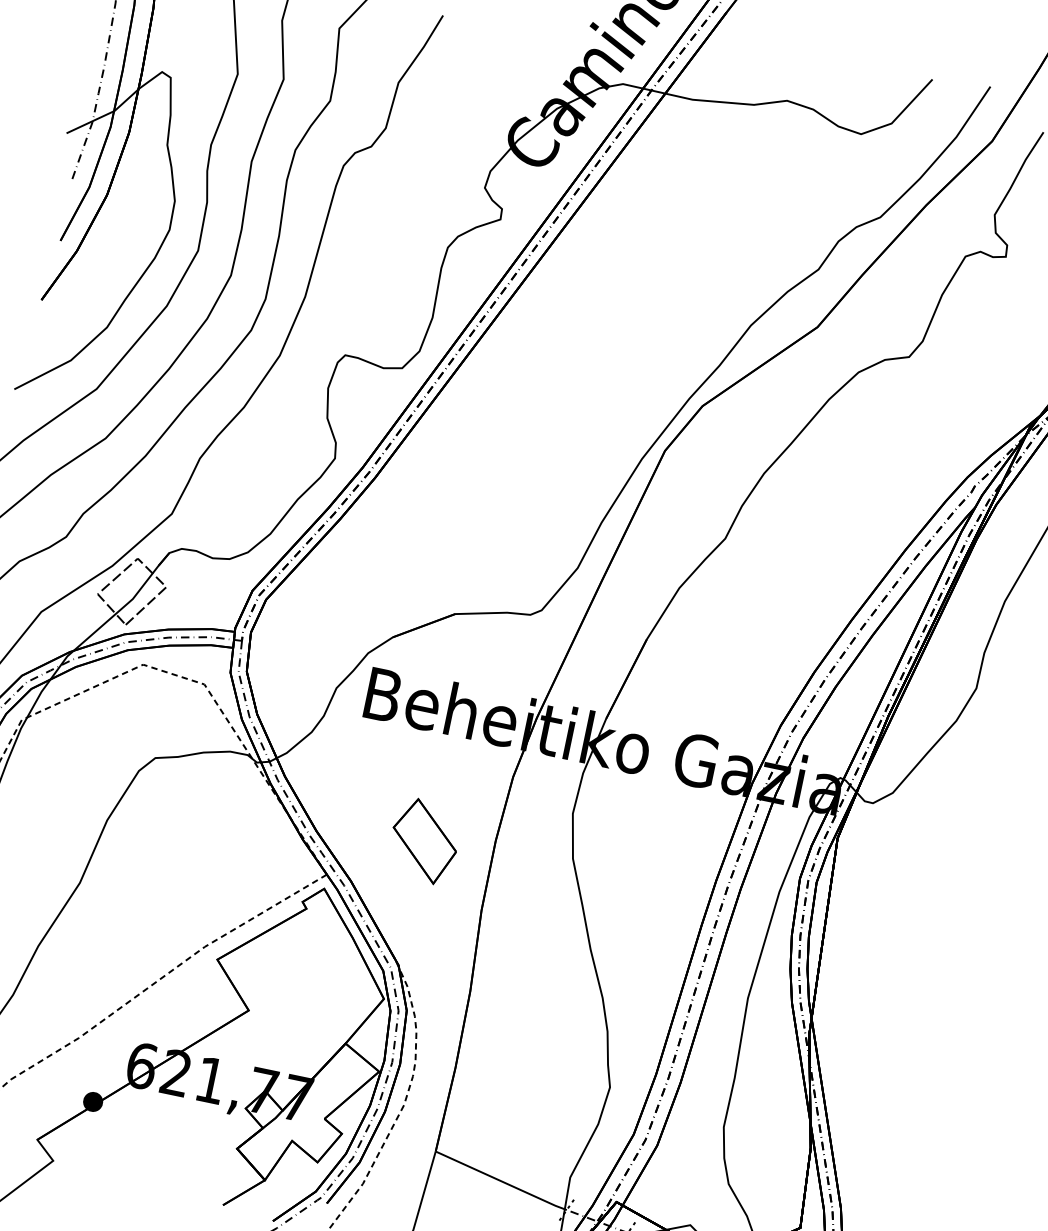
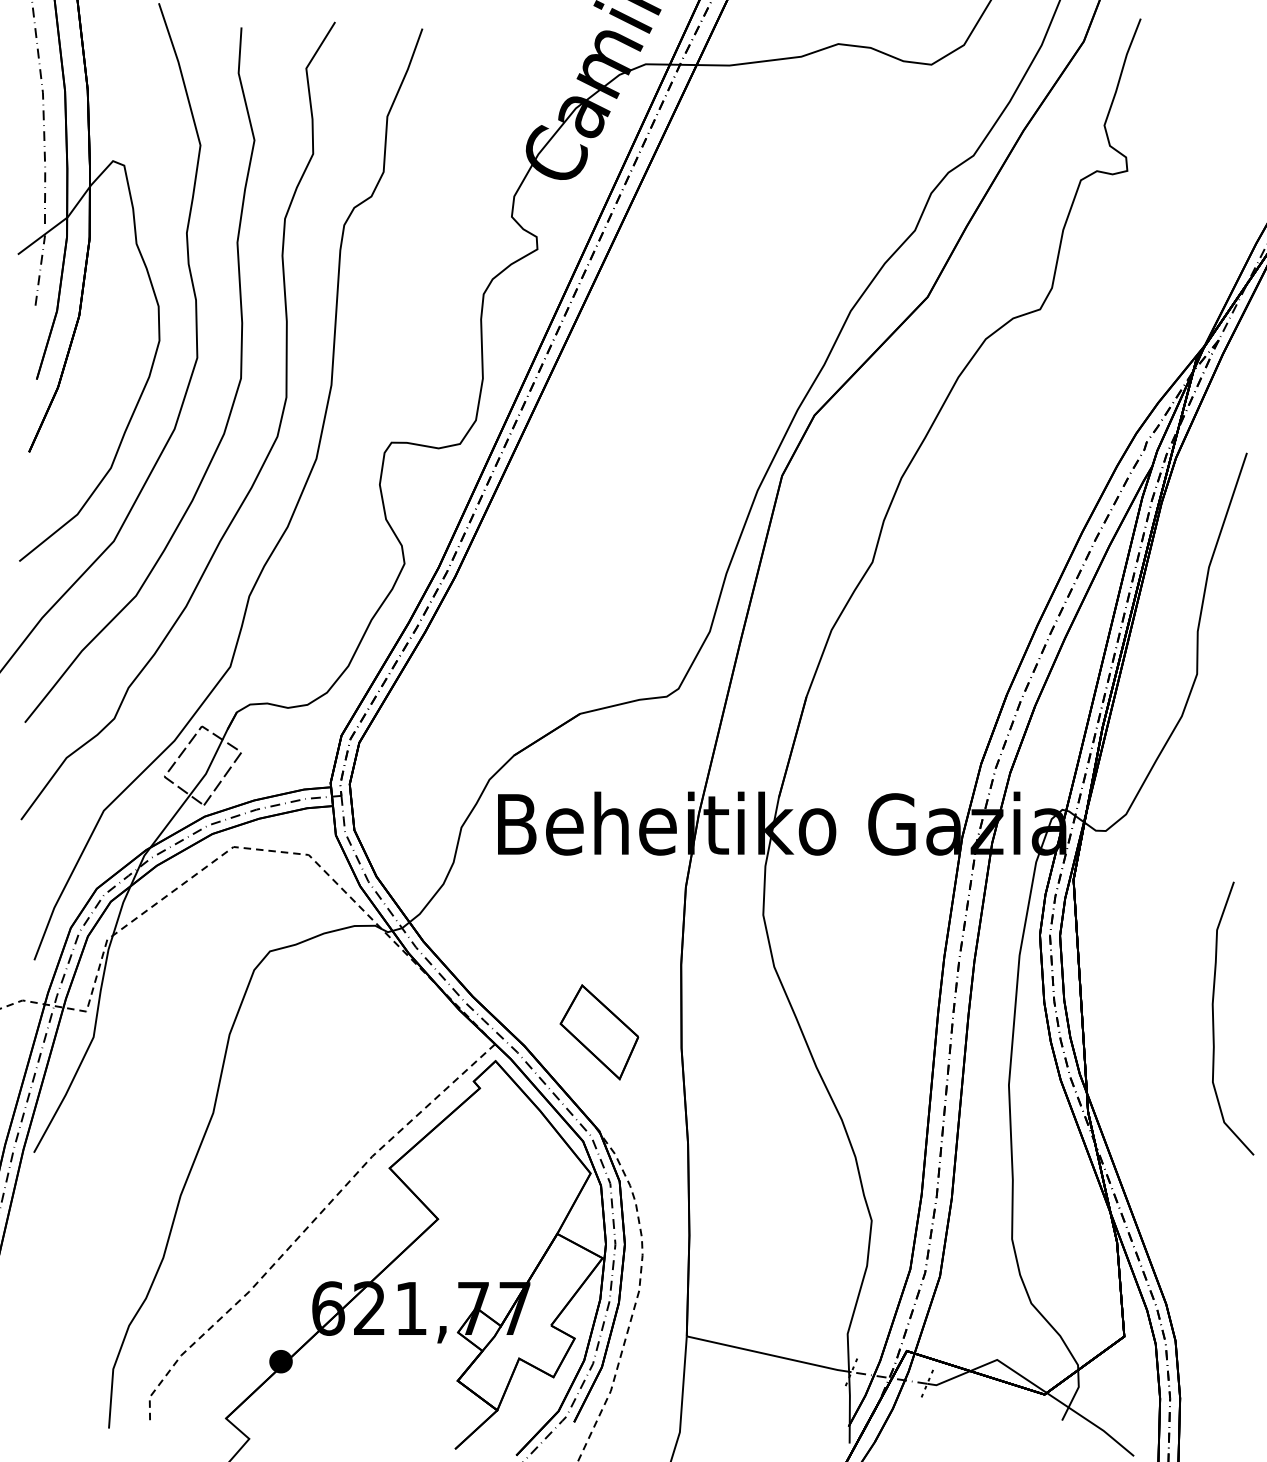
part: (424, 841) -> (599, 1032), moved
curve: (930, 980) -> (1214, 1021), added

